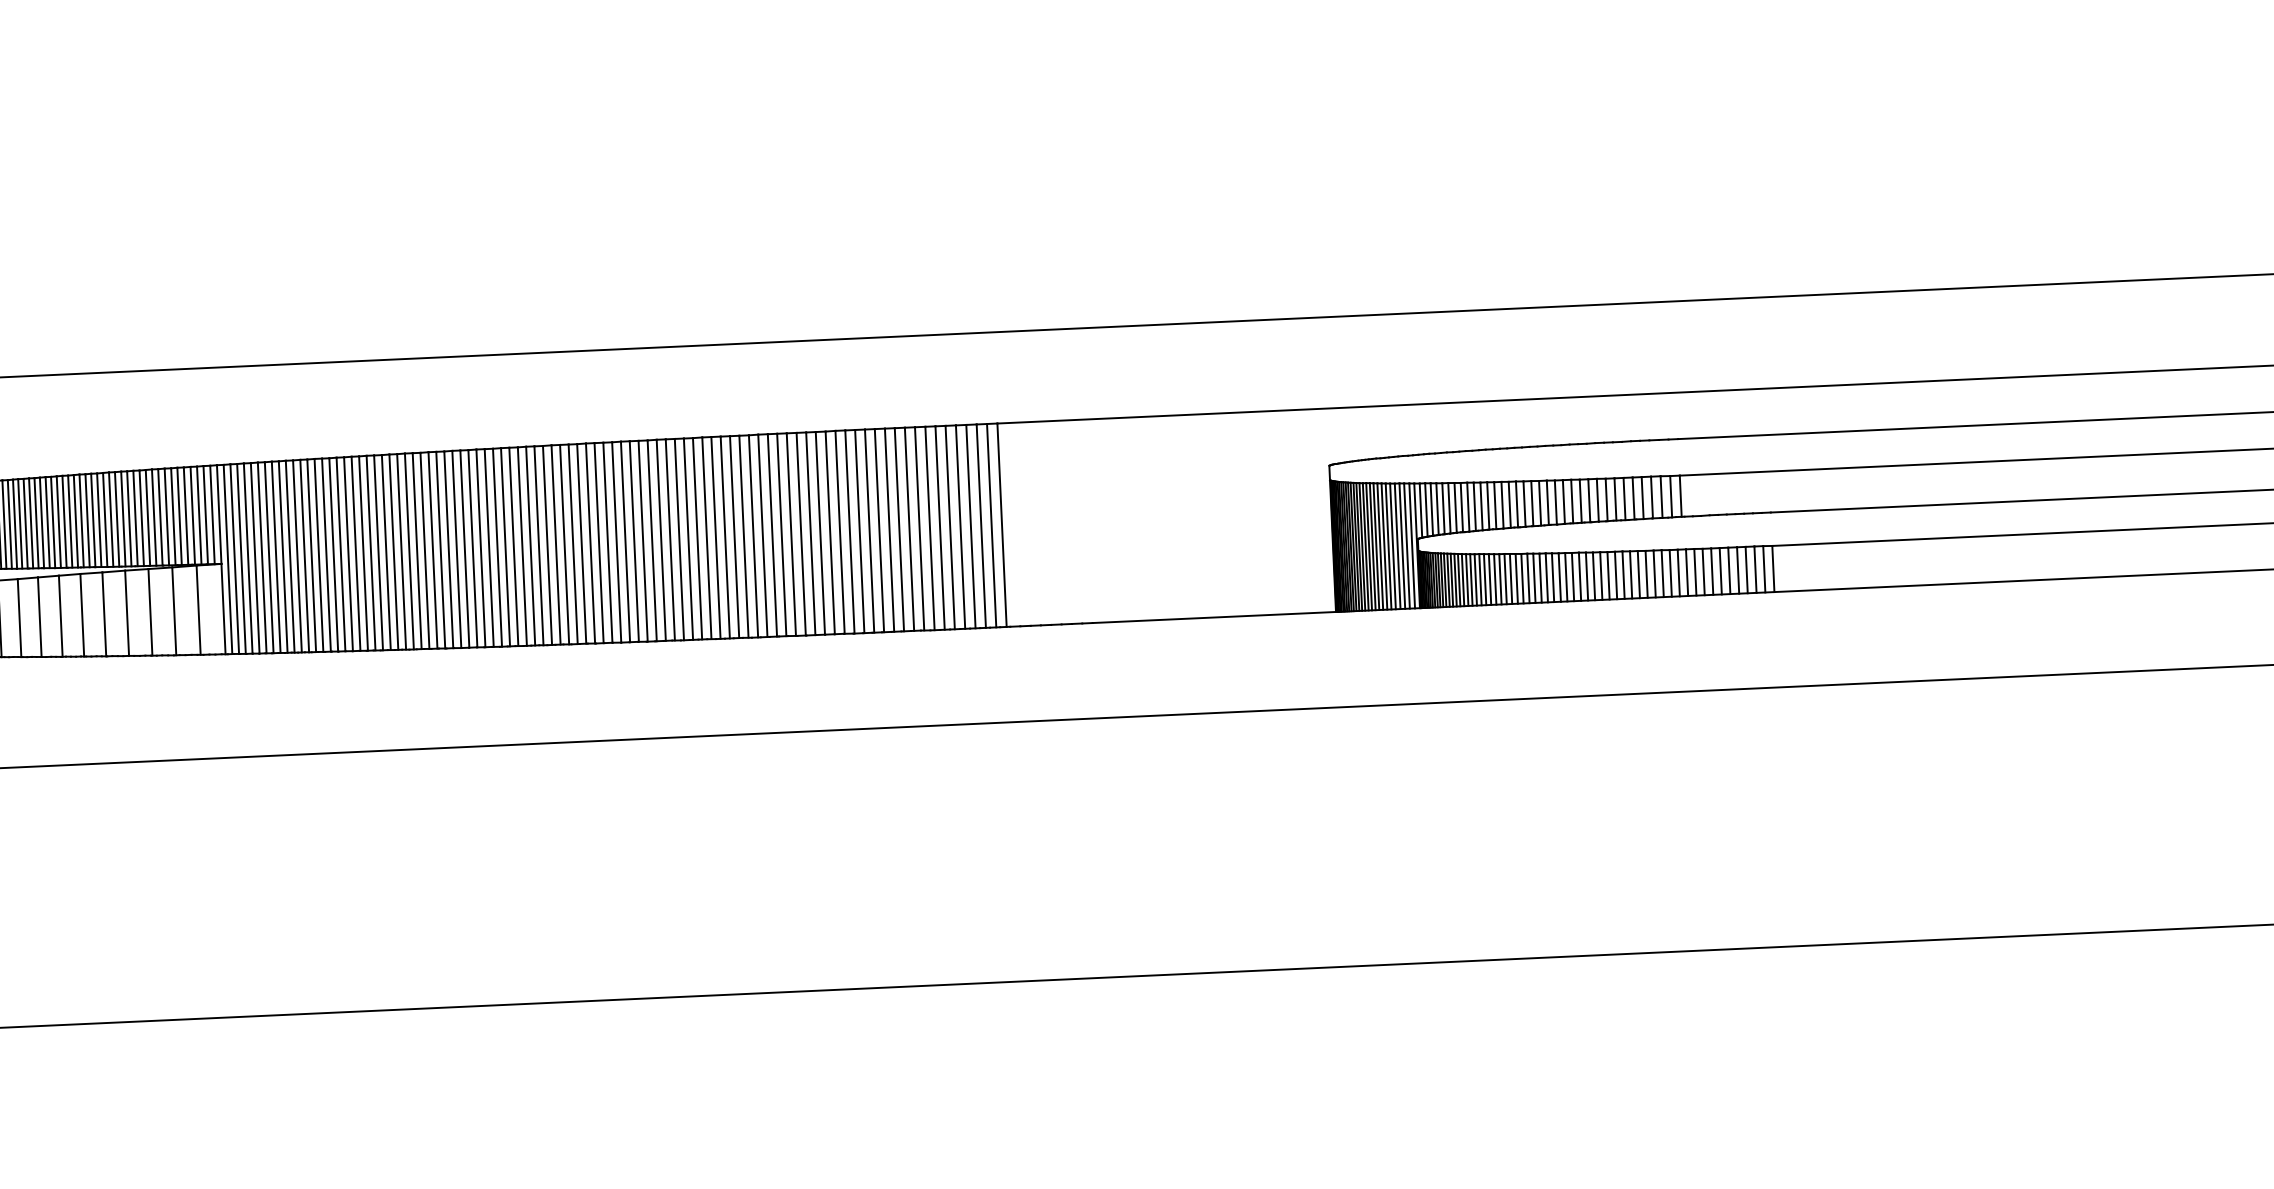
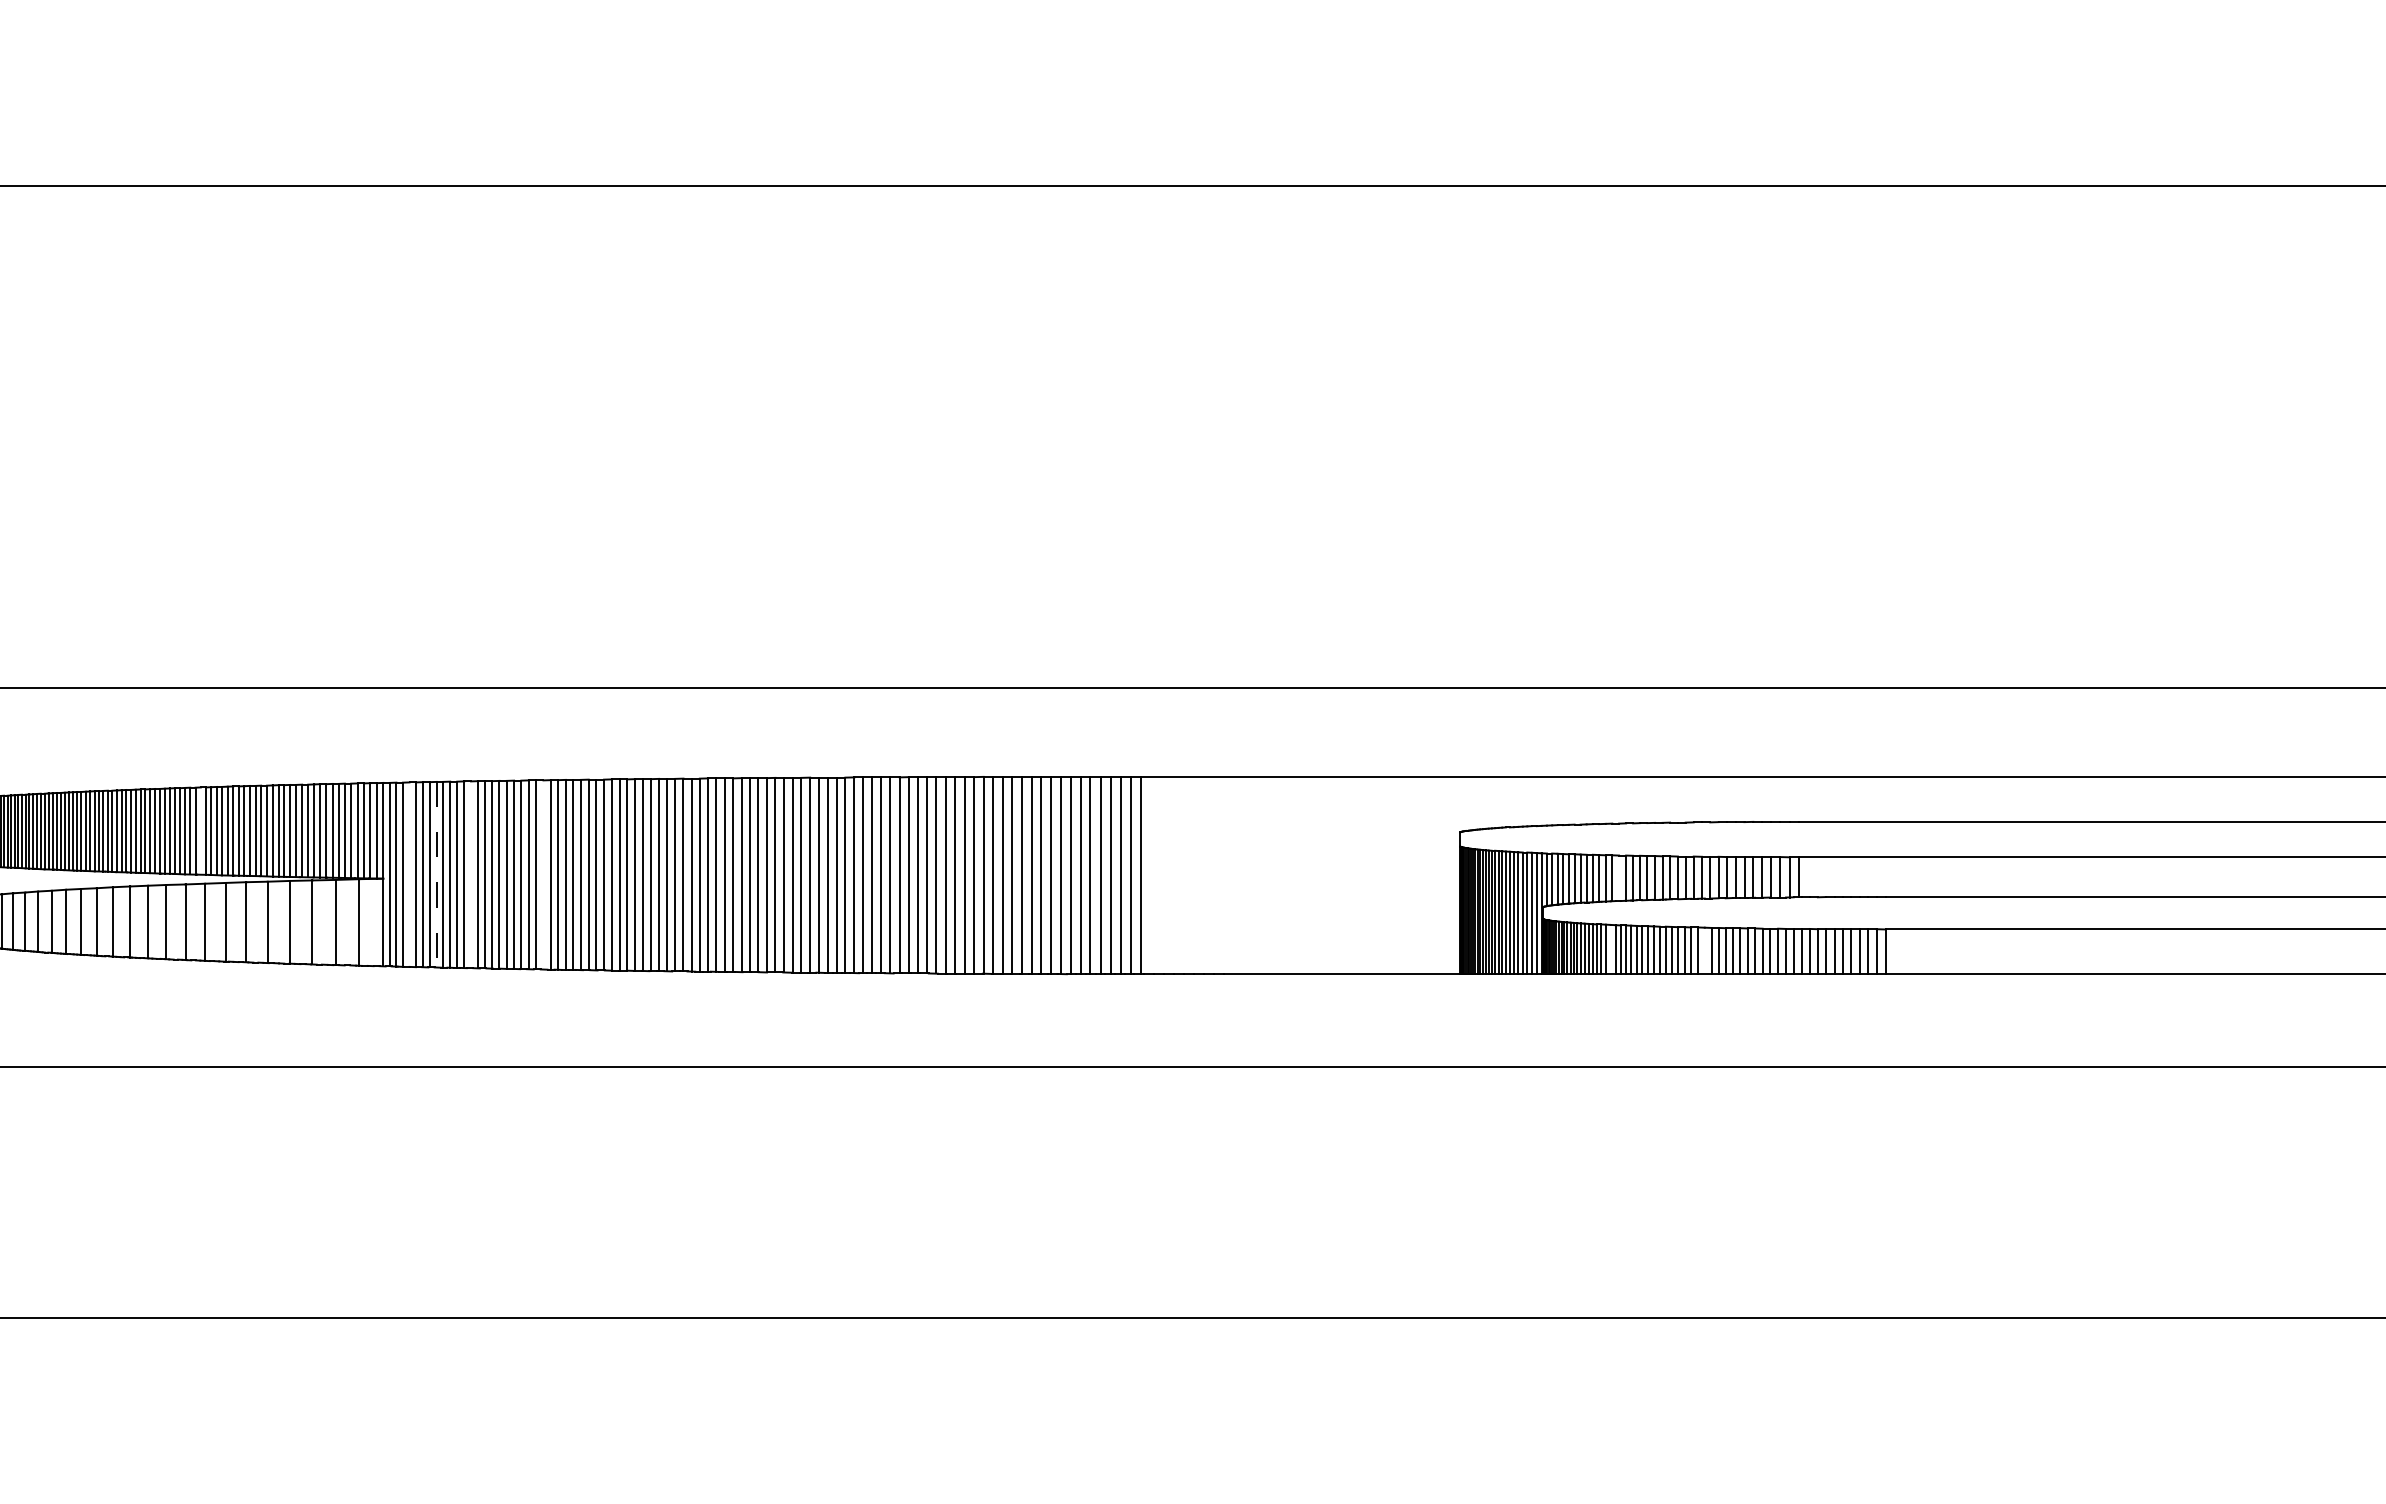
line: (1495, 505) -> (1619, 878), removed
line: (30, 522) -> (200, 830), removed
line: (386, 552) -> (543, 874), removed
line: (312, 555) -> (471, 874), removed
line: (276, 557) -> (436, 874), solid -> dashed
line: (248, 558) -> (409, 874), removed
line: (1586, 576) -> (1704, 950), removed
line: (1489, 579) -> (1610, 949), removed

